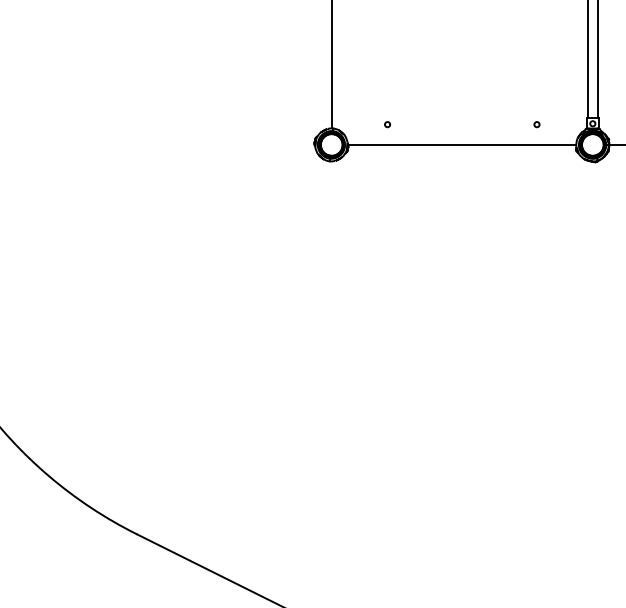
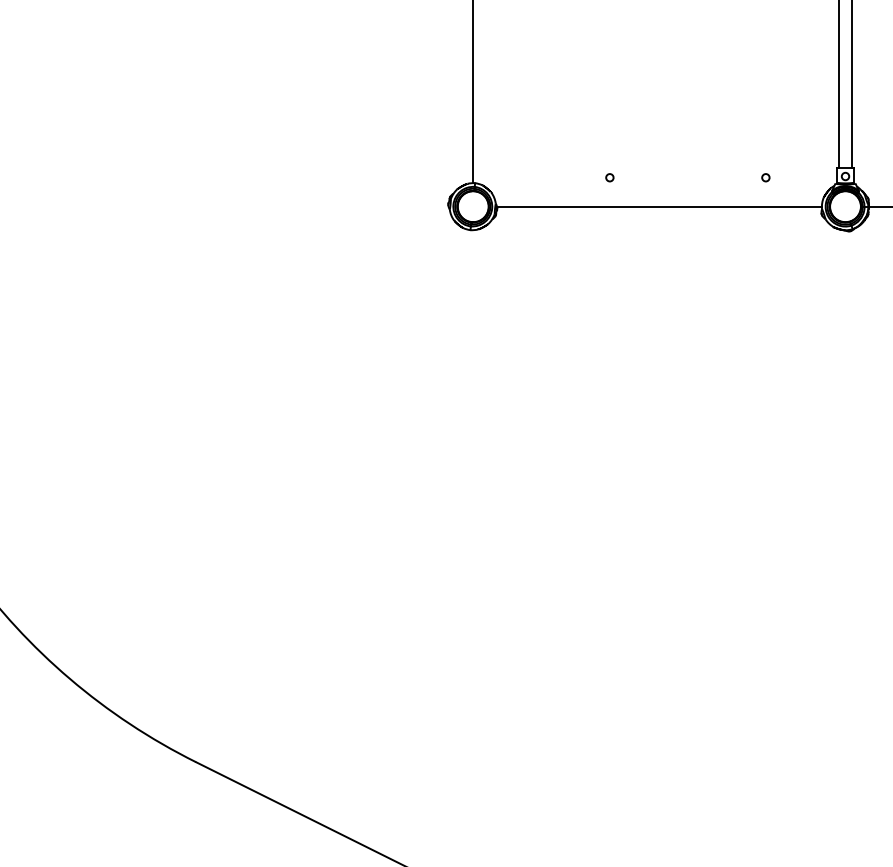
circle: (387, 124) -> (609, 177), moved

